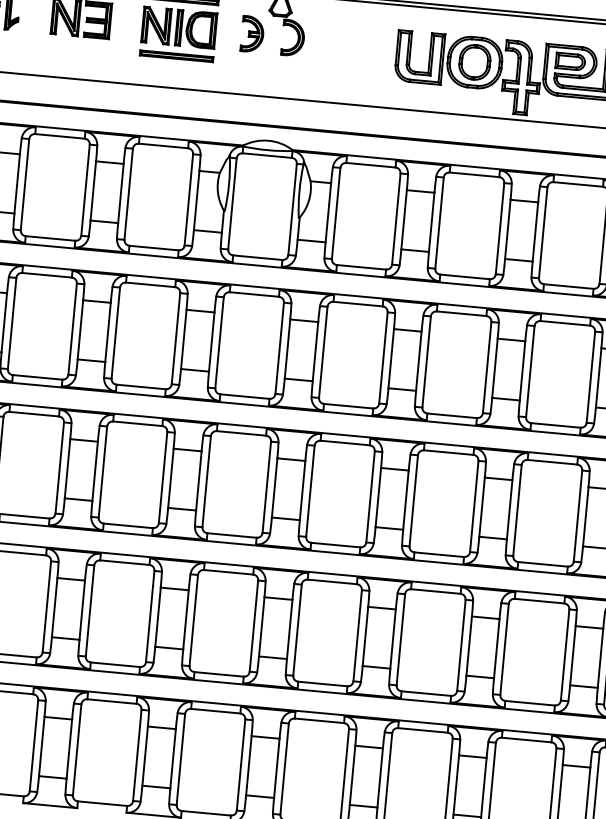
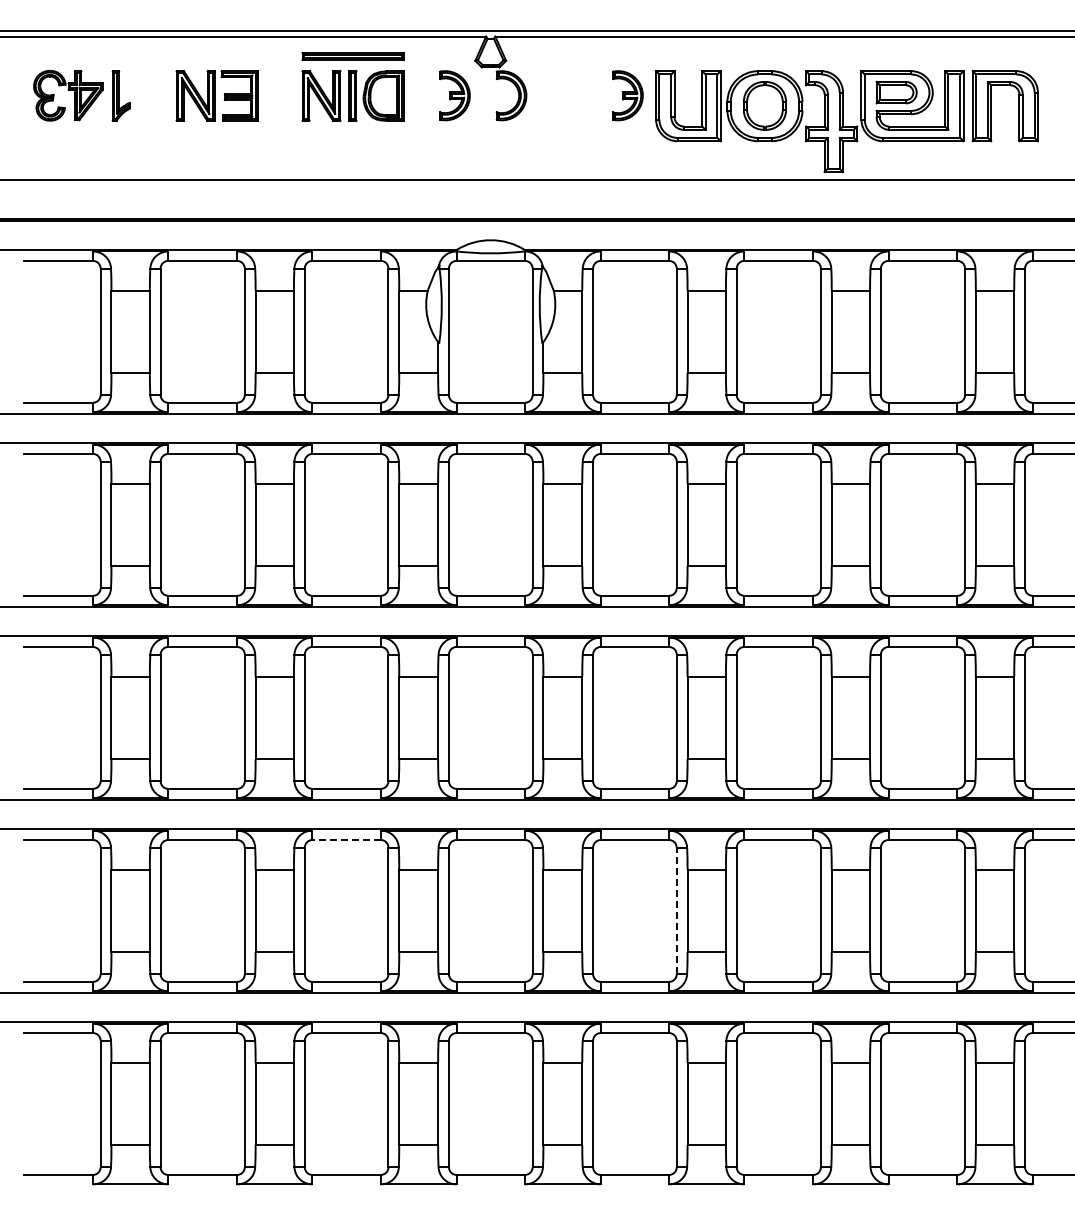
part: (376, 45) -> (627, 95), added
part: (176, 56) -> (352, 135), removed
line: (124, 563) -> (346, 840), solid -> dashed
line: (357, 635) -> (676, 910), solid -> dashed

